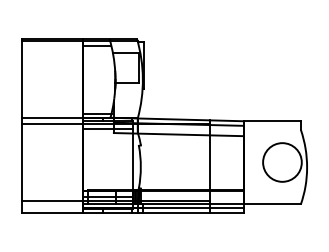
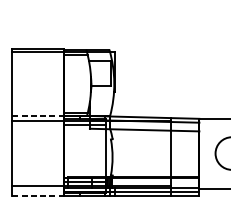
line: (52, 117) -> (38, 115), solid -> dashed
line: (52, 212) -> (38, 195), solid -> dashed

